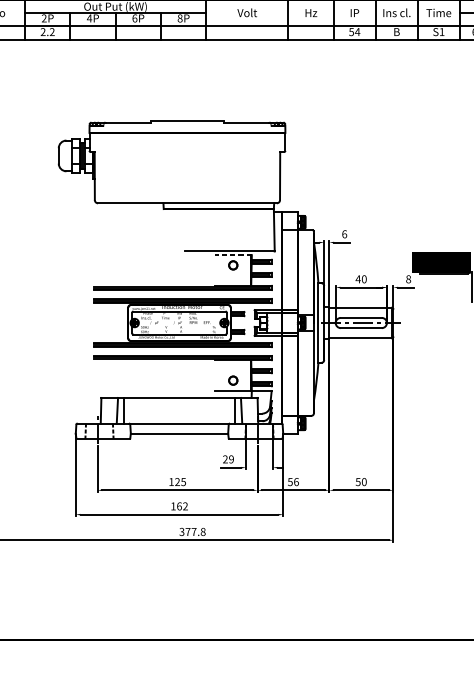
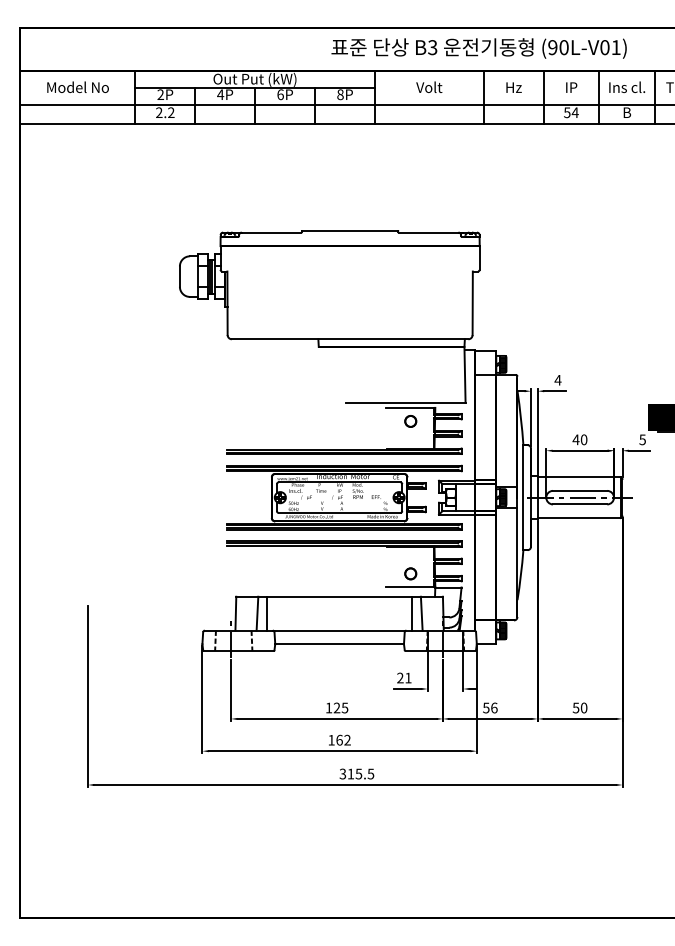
text: (344, 233) -> (557, 379), 6 -> 4
line: (233, 254) -> (410, 407), dashed -> solid
text: (408, 279) -> (642, 439), 8 -> 5
text: (231, 458) -> (408, 677), 29 -> 21
text: (195, 531) -> (360, 773), 377.8 -> 315.5

